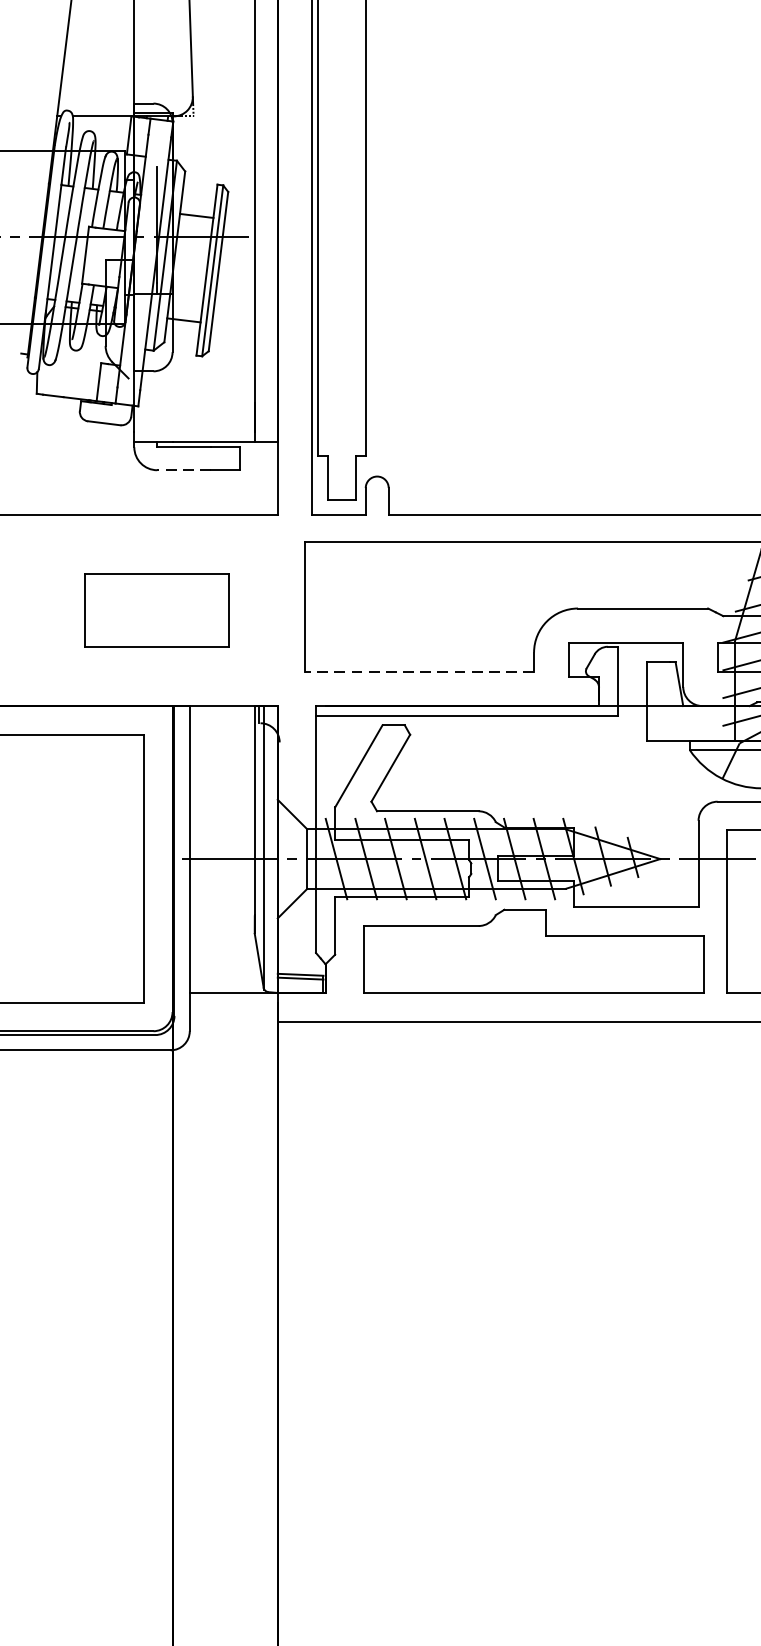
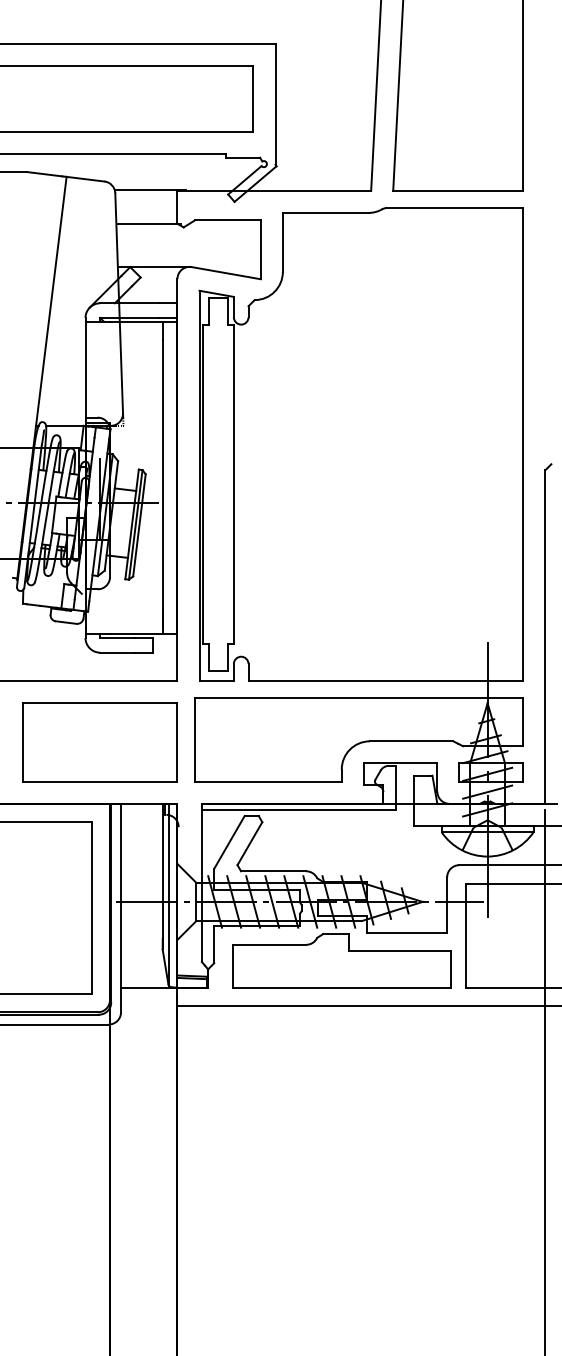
line: (182, 469) -> (116, 652), dashed -> solid
part: (156, 610) -> (99, 742), size x1.67
line: (419, 671) -> (268, 781), dashed -> solid

